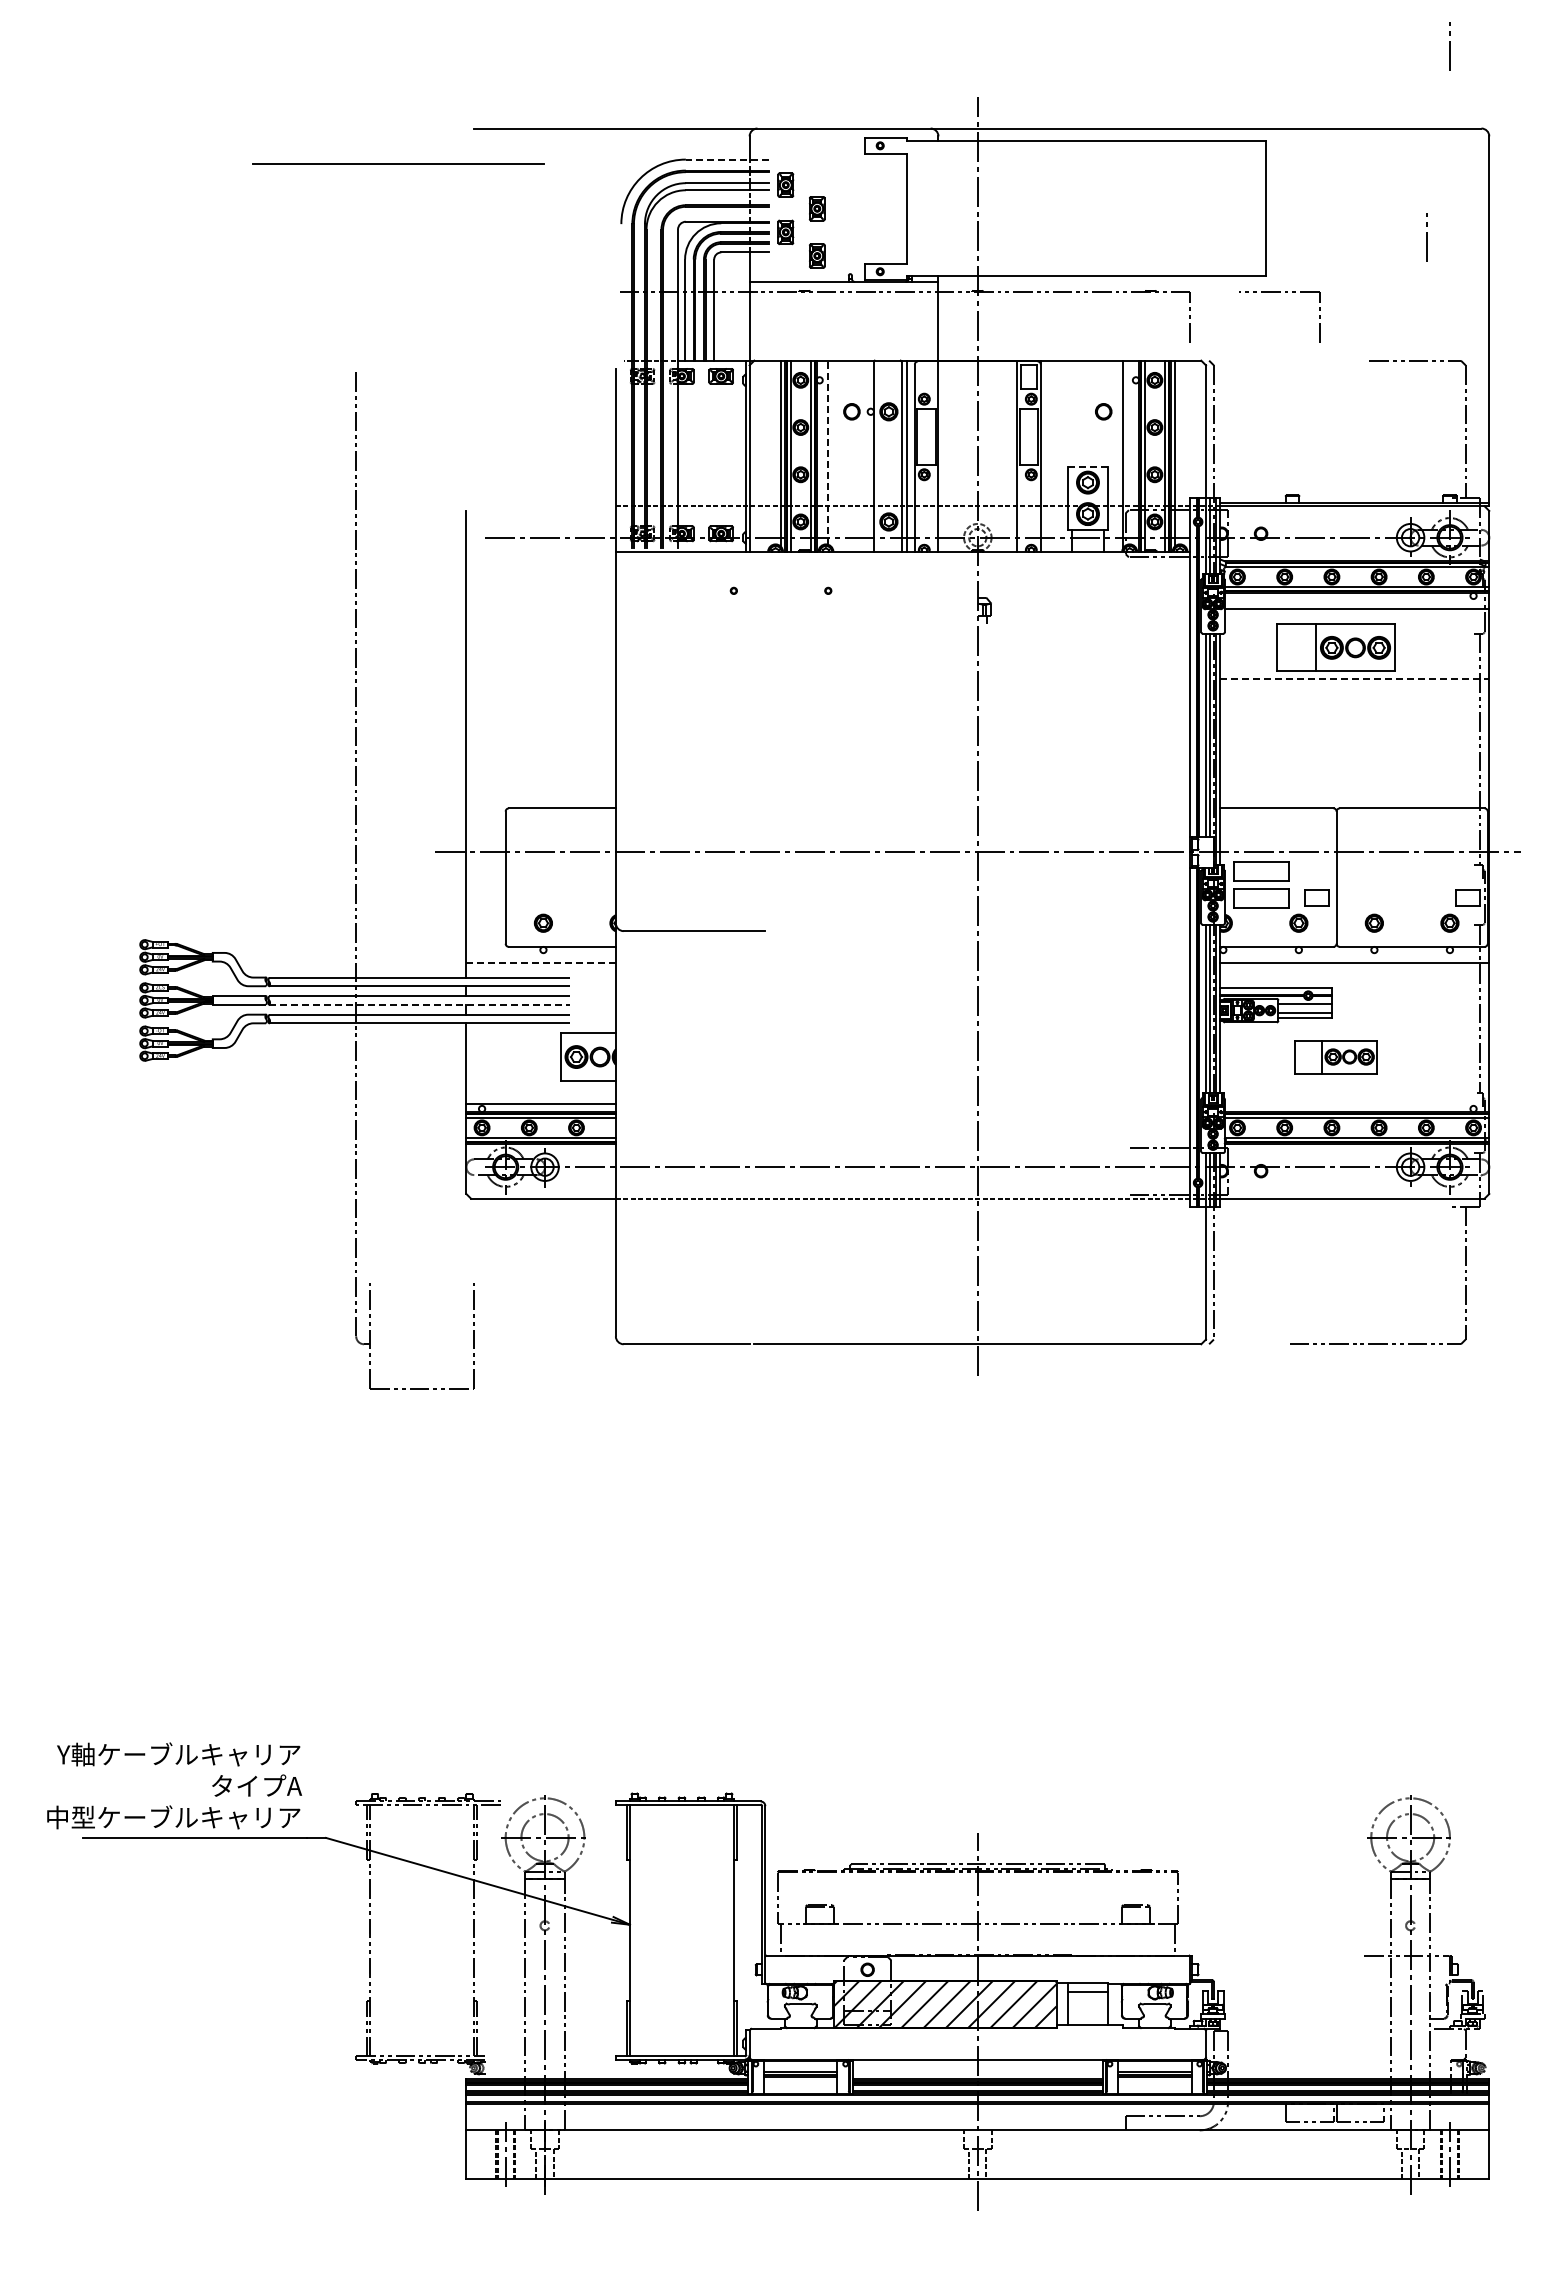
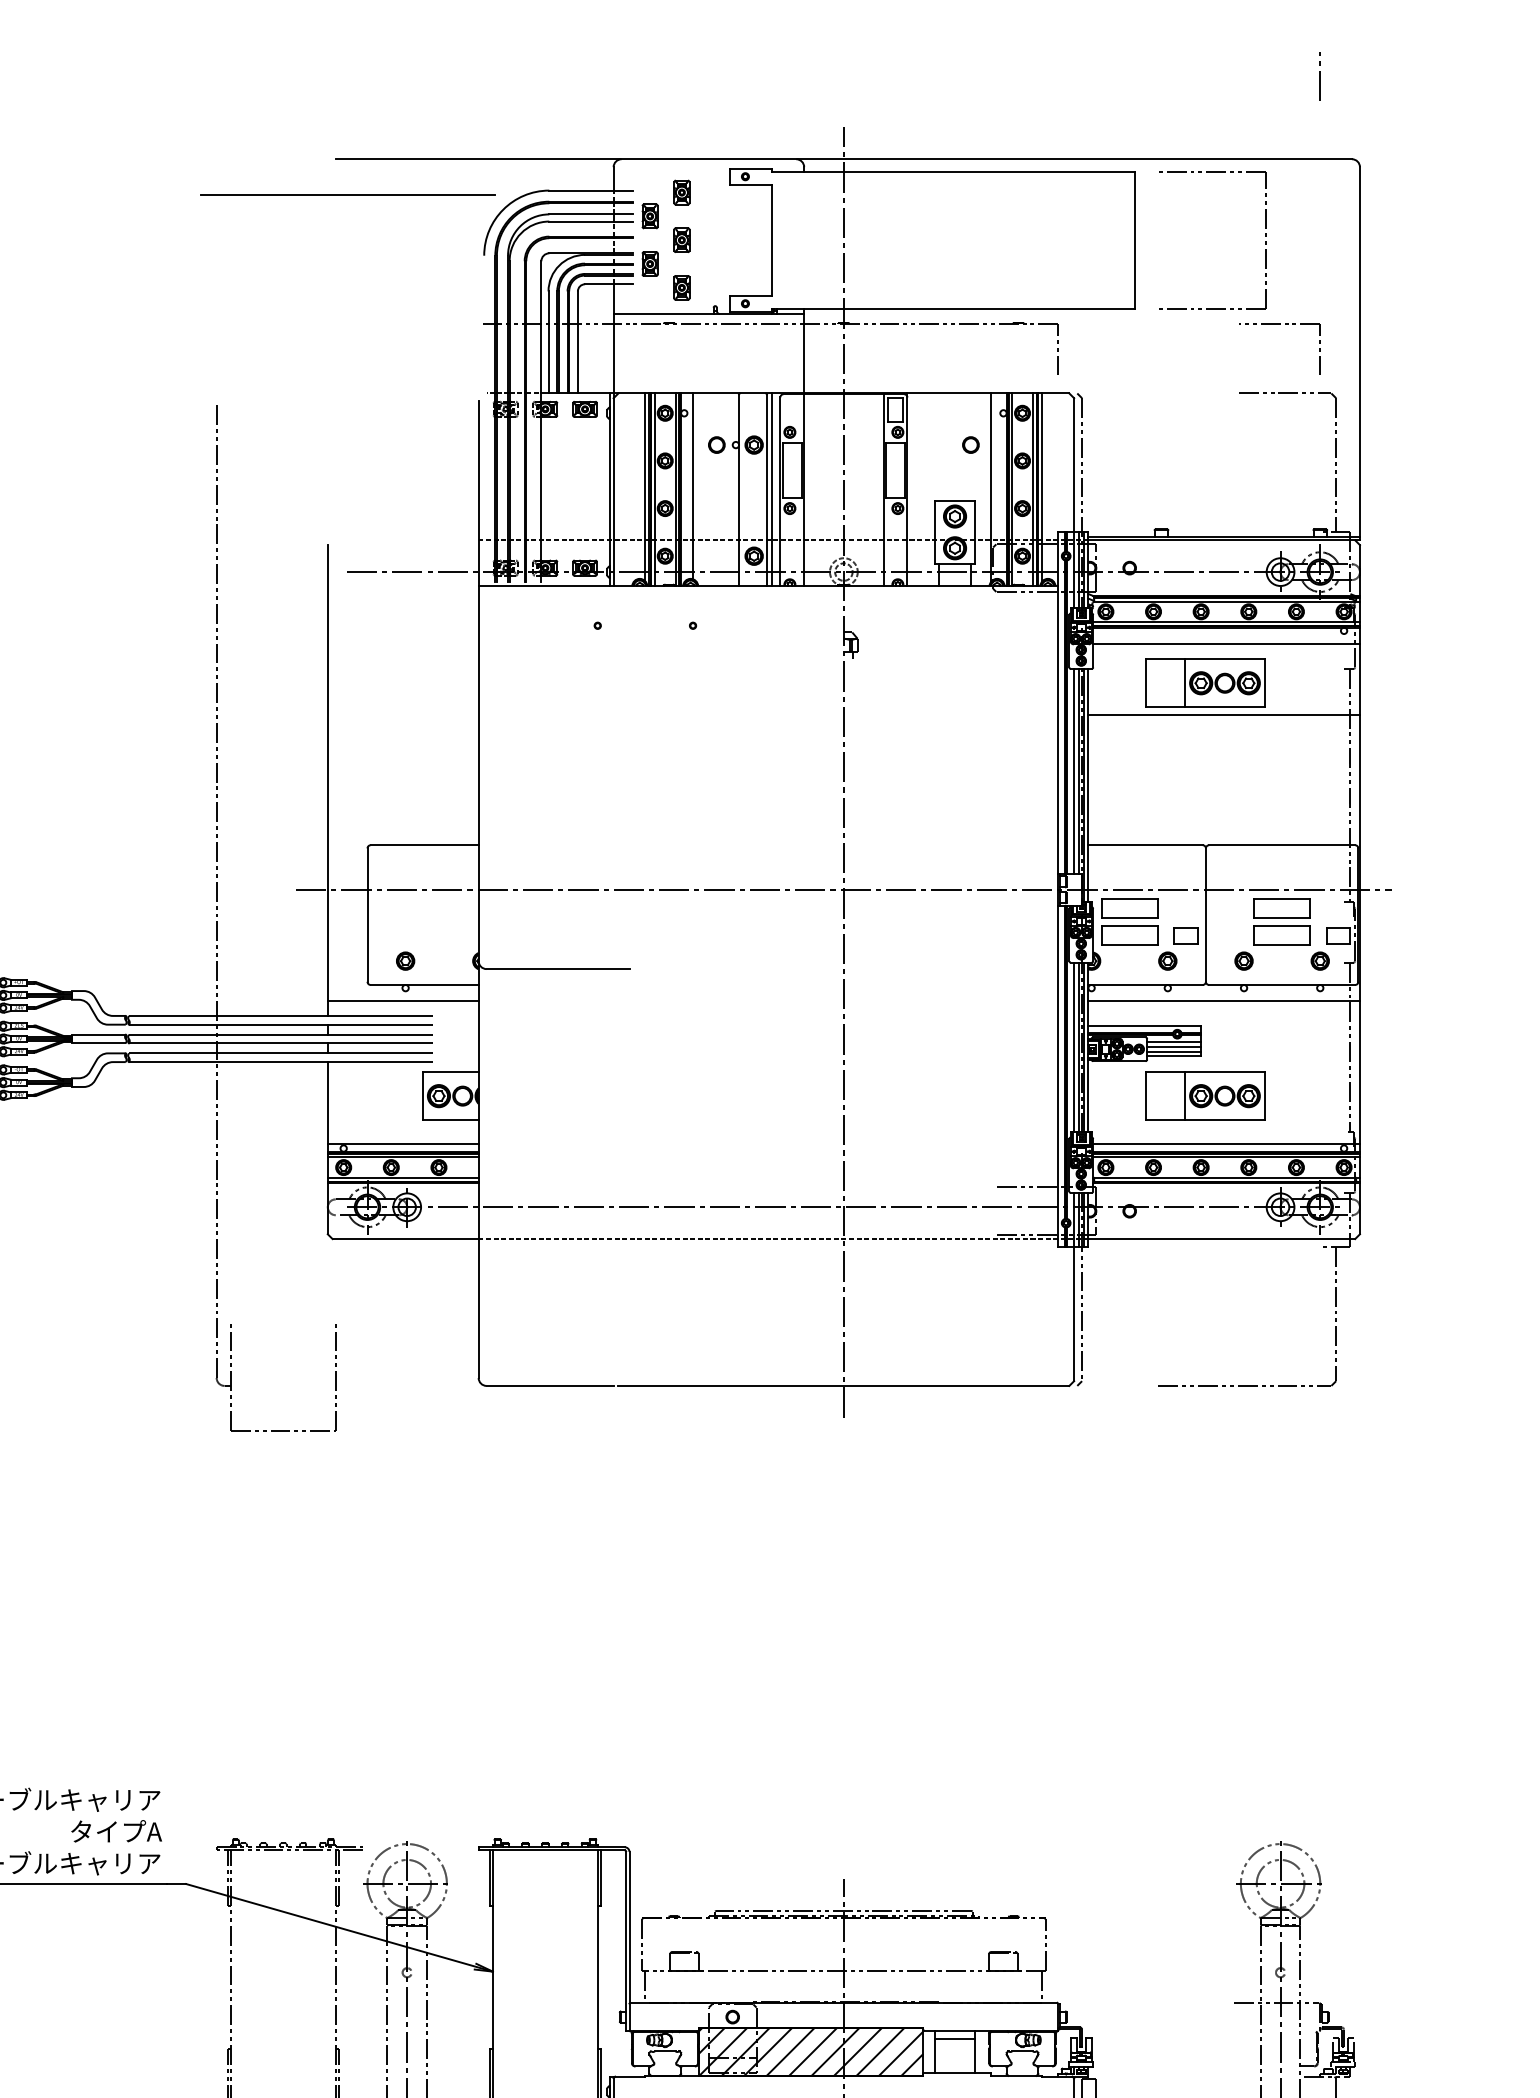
line: (726, 159) -> (590, 190), dashed -> solid
part: (816, 161) -> (681, 192), added
line: (398, 163) -> (348, 194), moved
part: (1395, 210) -> (1265, 241), added
line: (1426, 237) -> (1296, 269), removed
part: (1279, 292) -> (1279, 324), moved
line: (828, 452) -> (693, 486), dashed -> solid
line: (1087, 466) -> (954, 500), dashed -> solid
line: (1354, 679) -> (1223, 715), dashed -> solid
part: (1412, 884) -> (1282, 922), added
line: (541, 962) -> (403, 1000), dashed -> solid
line: (420, 1004) -> (281, 1043), dashed -> solid
line: (1304, 1007) -> (1173, 1046), added
part: (1335, 1056) -> (1204, 1095), size x1.43
line: (1356, 1104) -> (1225, 1144), added

